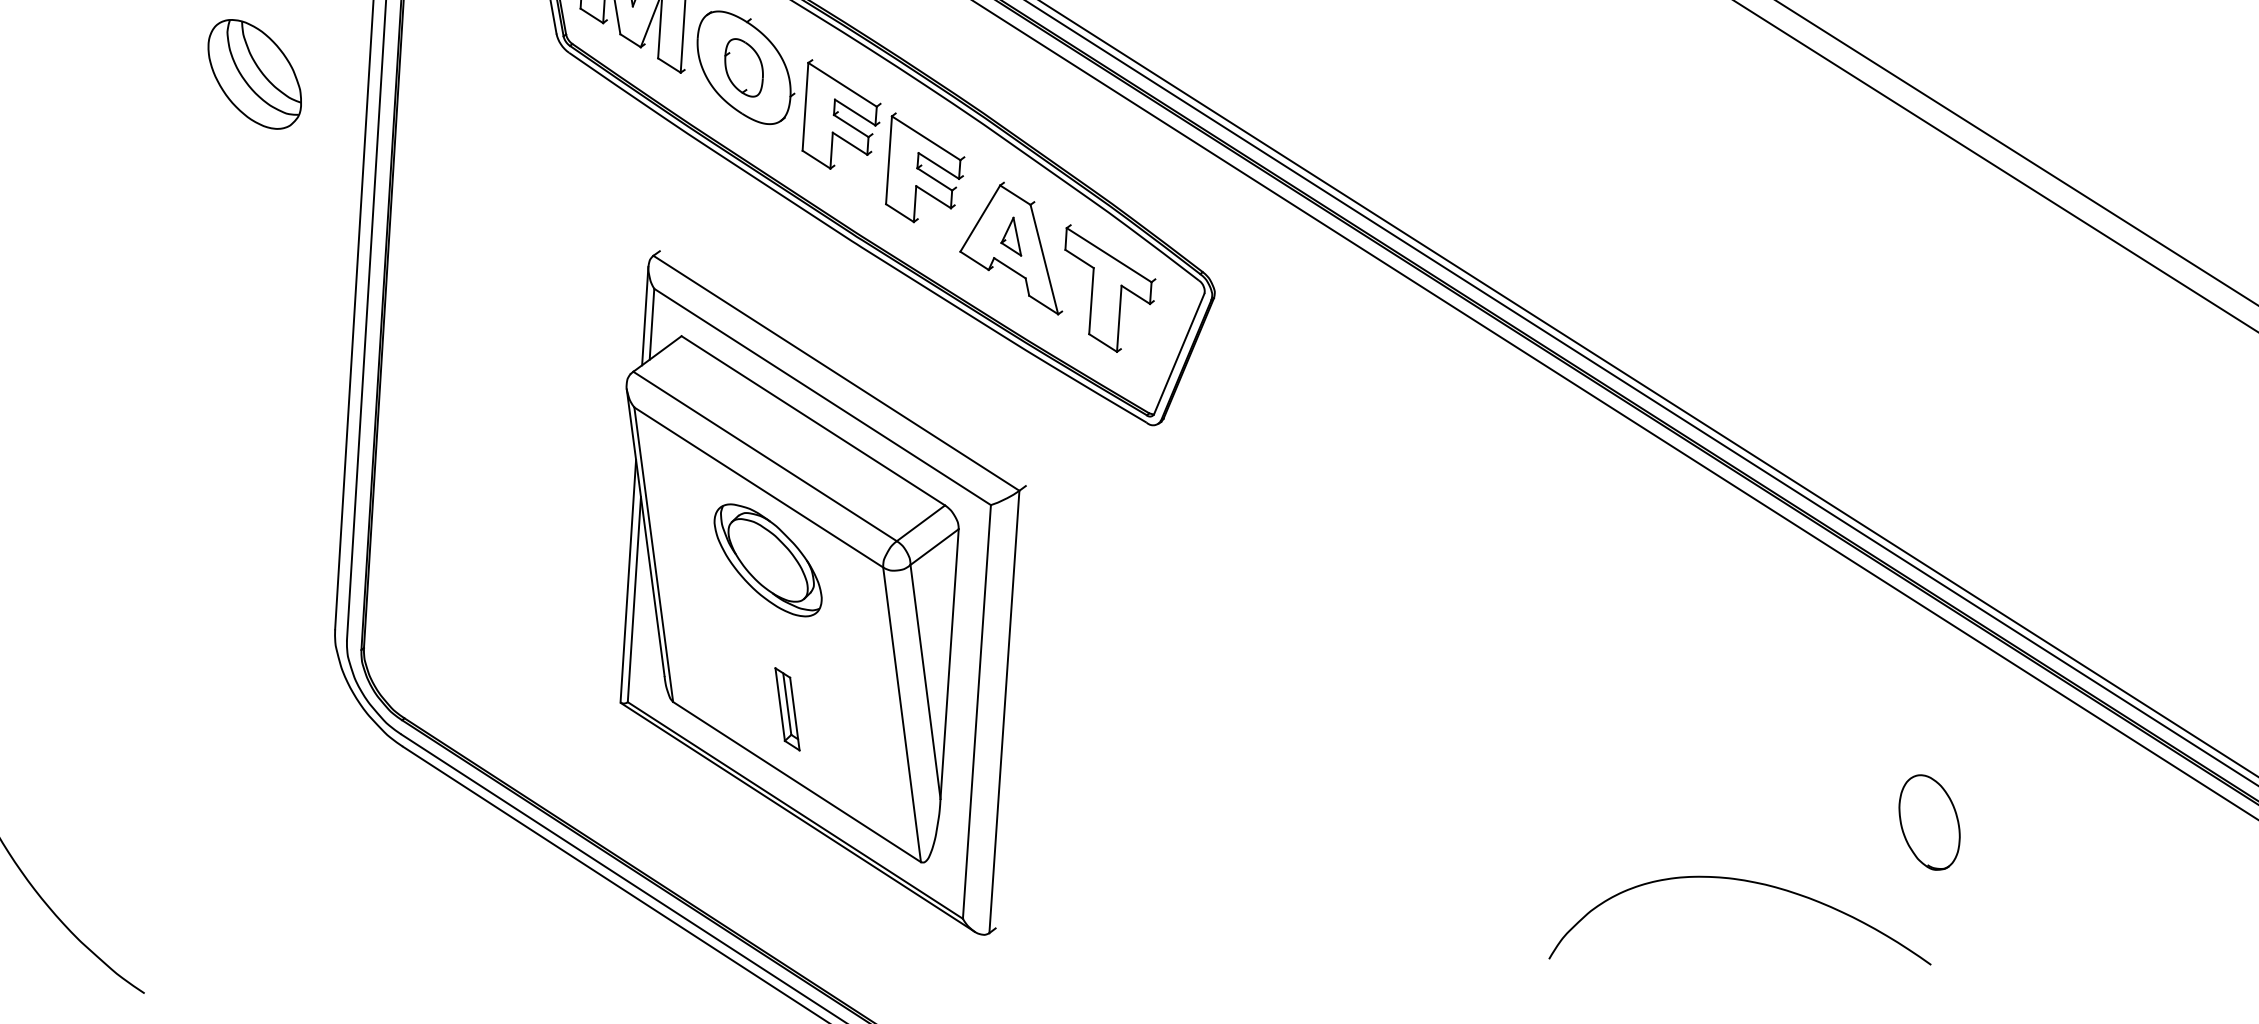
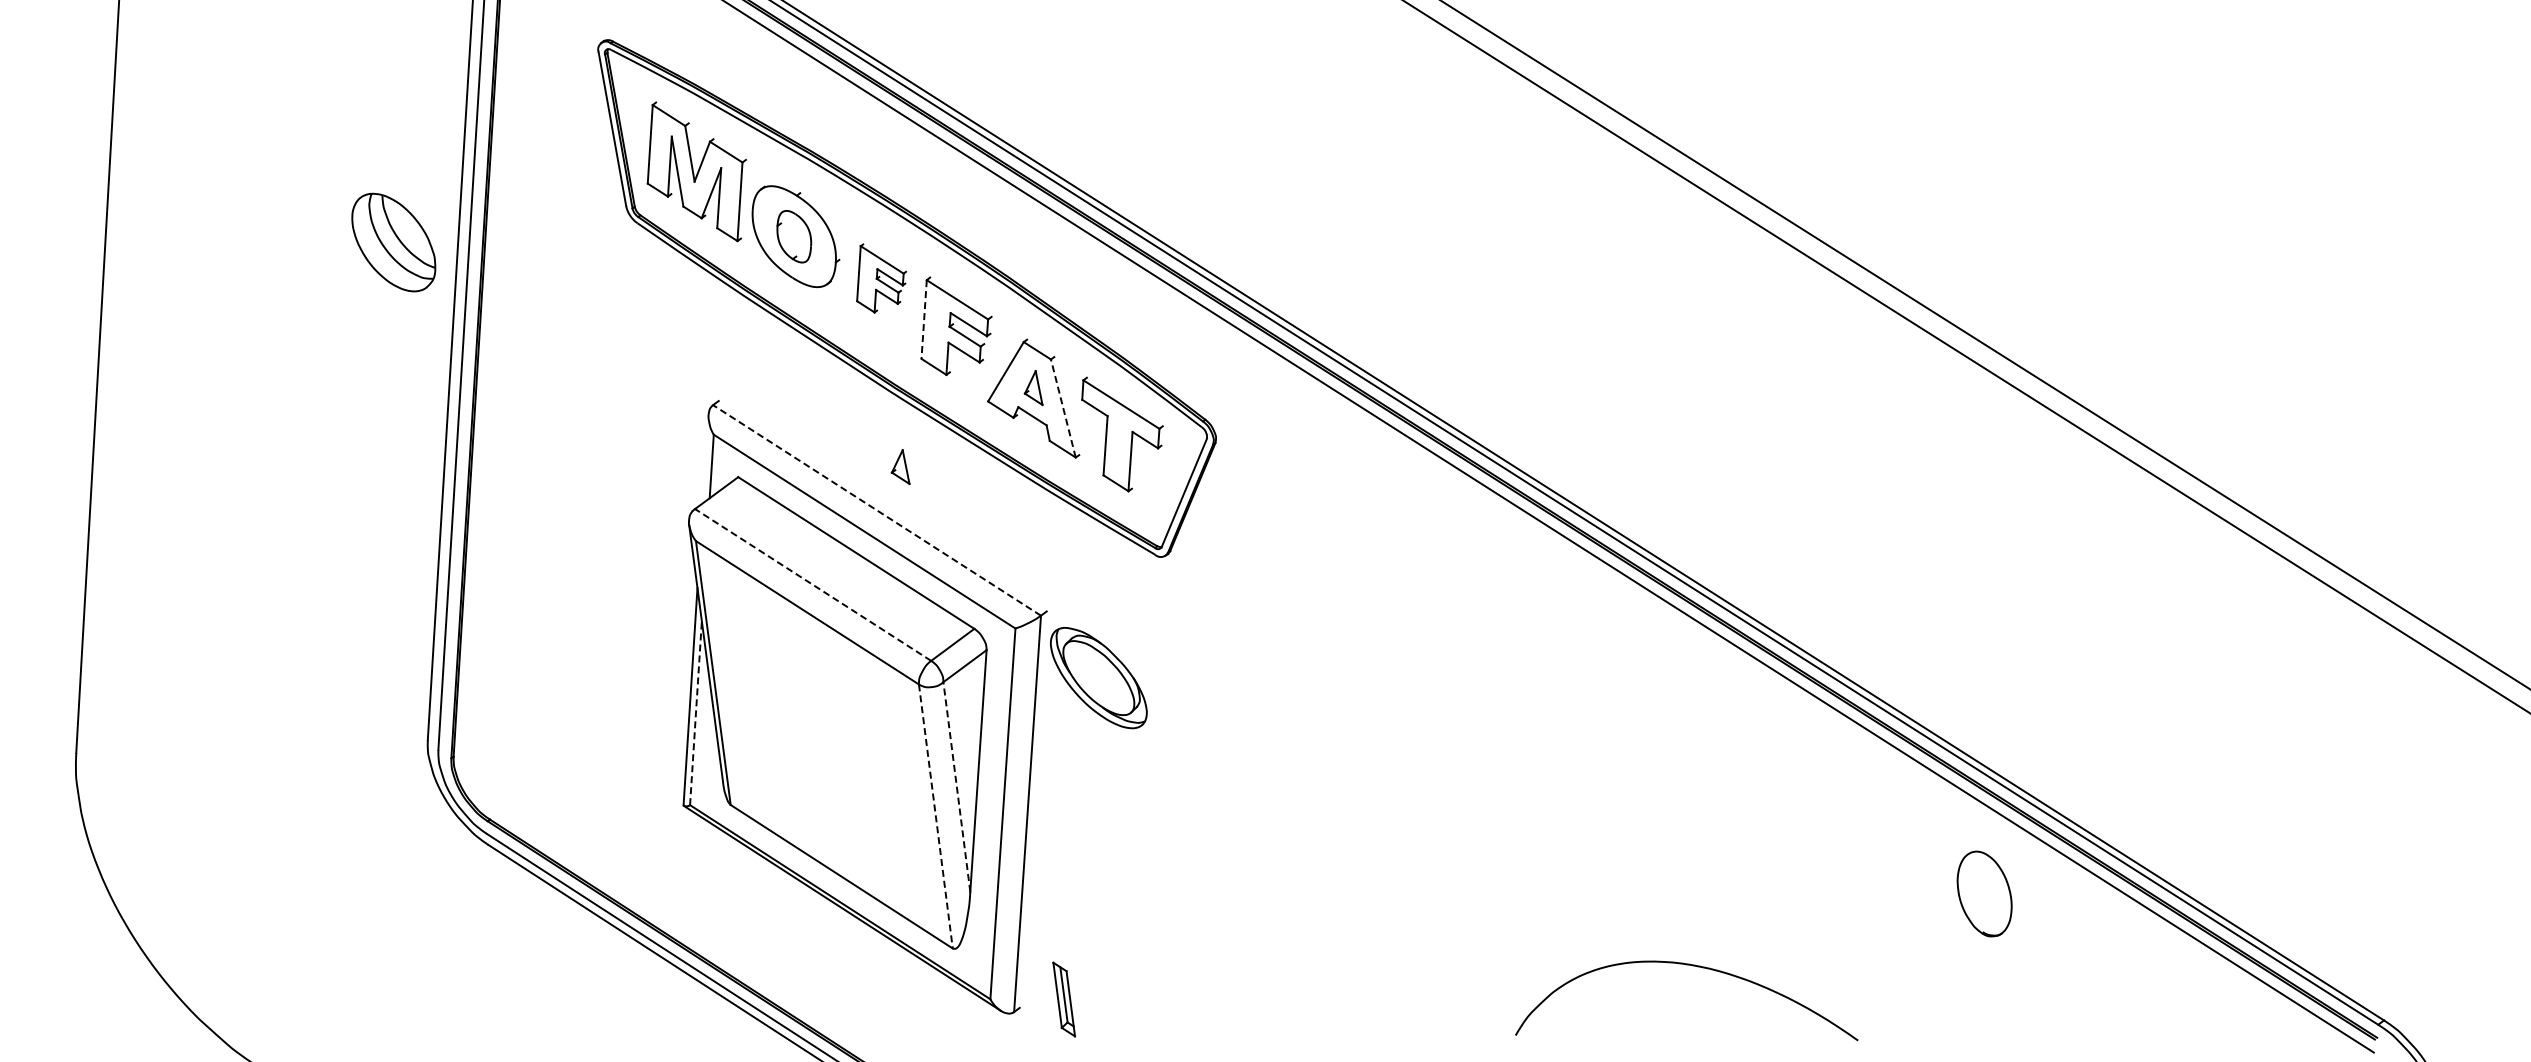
part: (254, 74) -> (393, 242), moved
part: (841, 114) -> (881, 278), size x0.7
line: (889, 161) -> (924, 320), solid -> dashed
line: (1044, 259) -> (1063, 408), solid -> dashed
line: (645, 316) -> (705, 459), removed
part: (862, 324) -> (900, 466), added
line: (836, 373) -> (877, 510), solid -> dashed
line: (764, 455) -> (812, 584), solid -> dashed
part: (767, 560) -> (1098, 678), moved
line: (634, 598) -> (696, 712), solid -> dashed
line: (925, 682) -> (956, 787), solid -> dashed
part: (787, 709) -> (1064, 999), moved
line: (901, 714) -> (935, 816), solid -> dashed
part: (1929, 821) -> (1984, 893), moved

